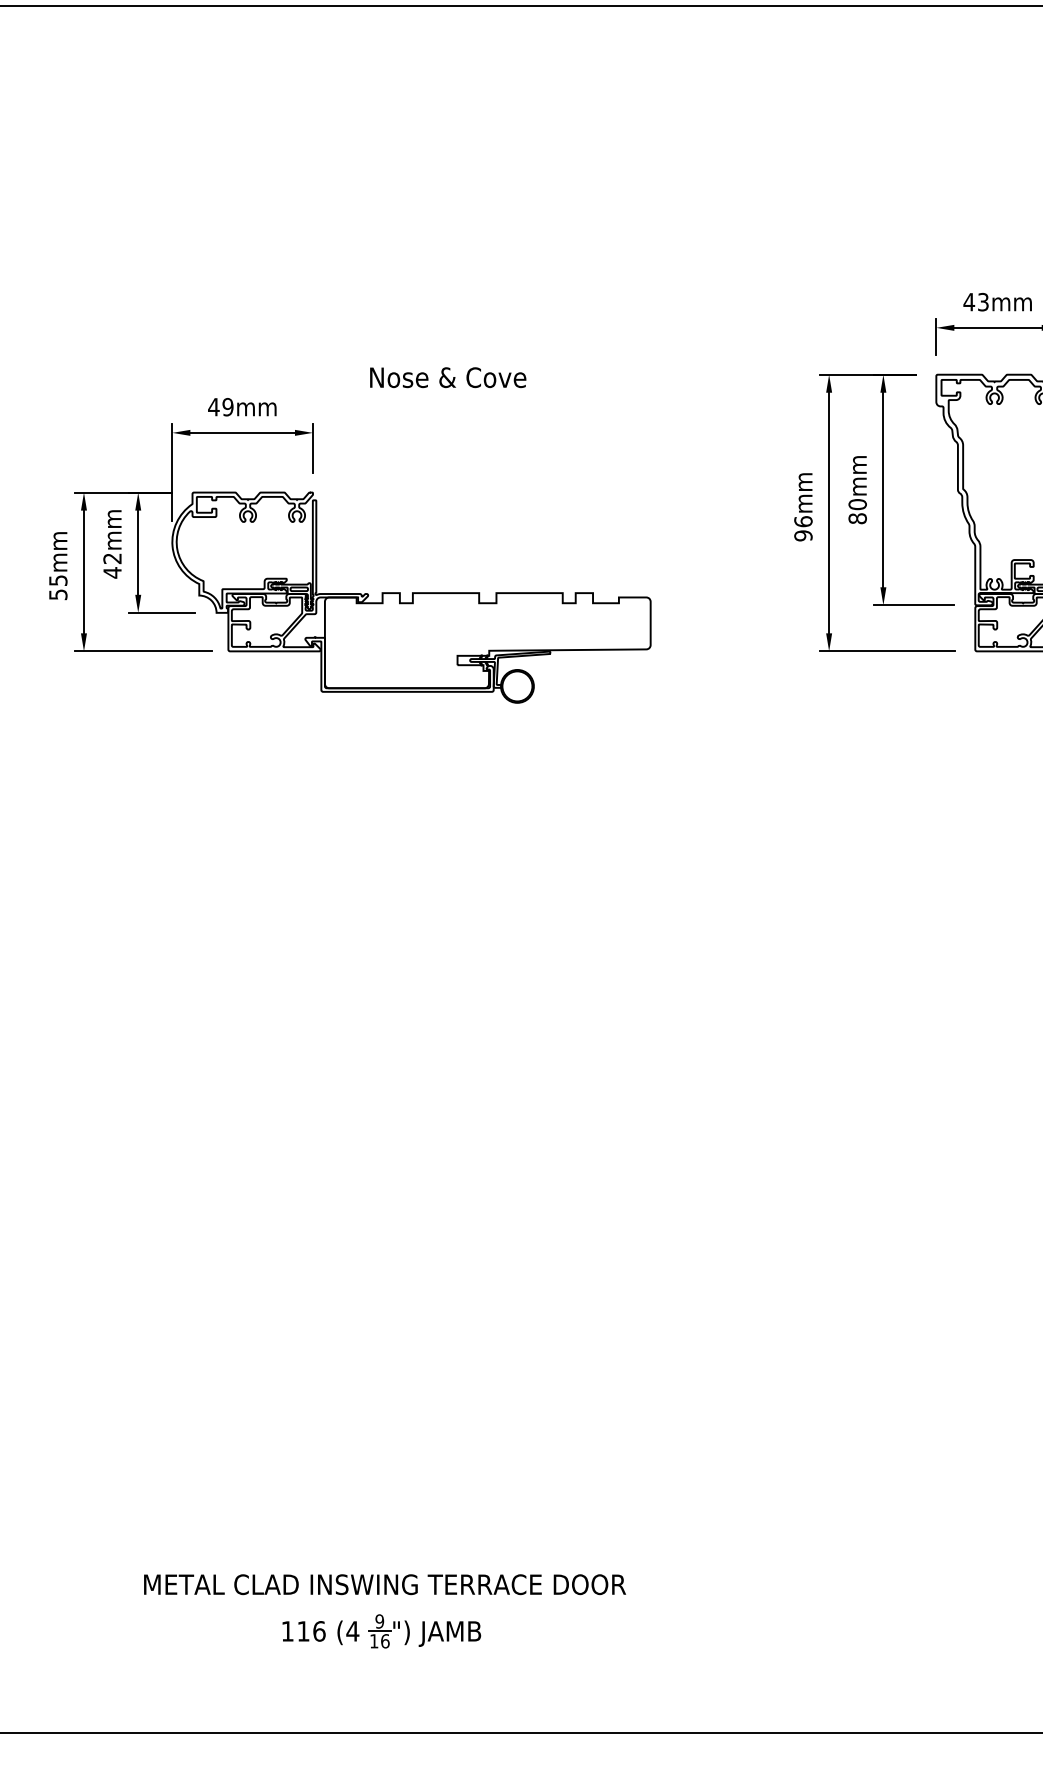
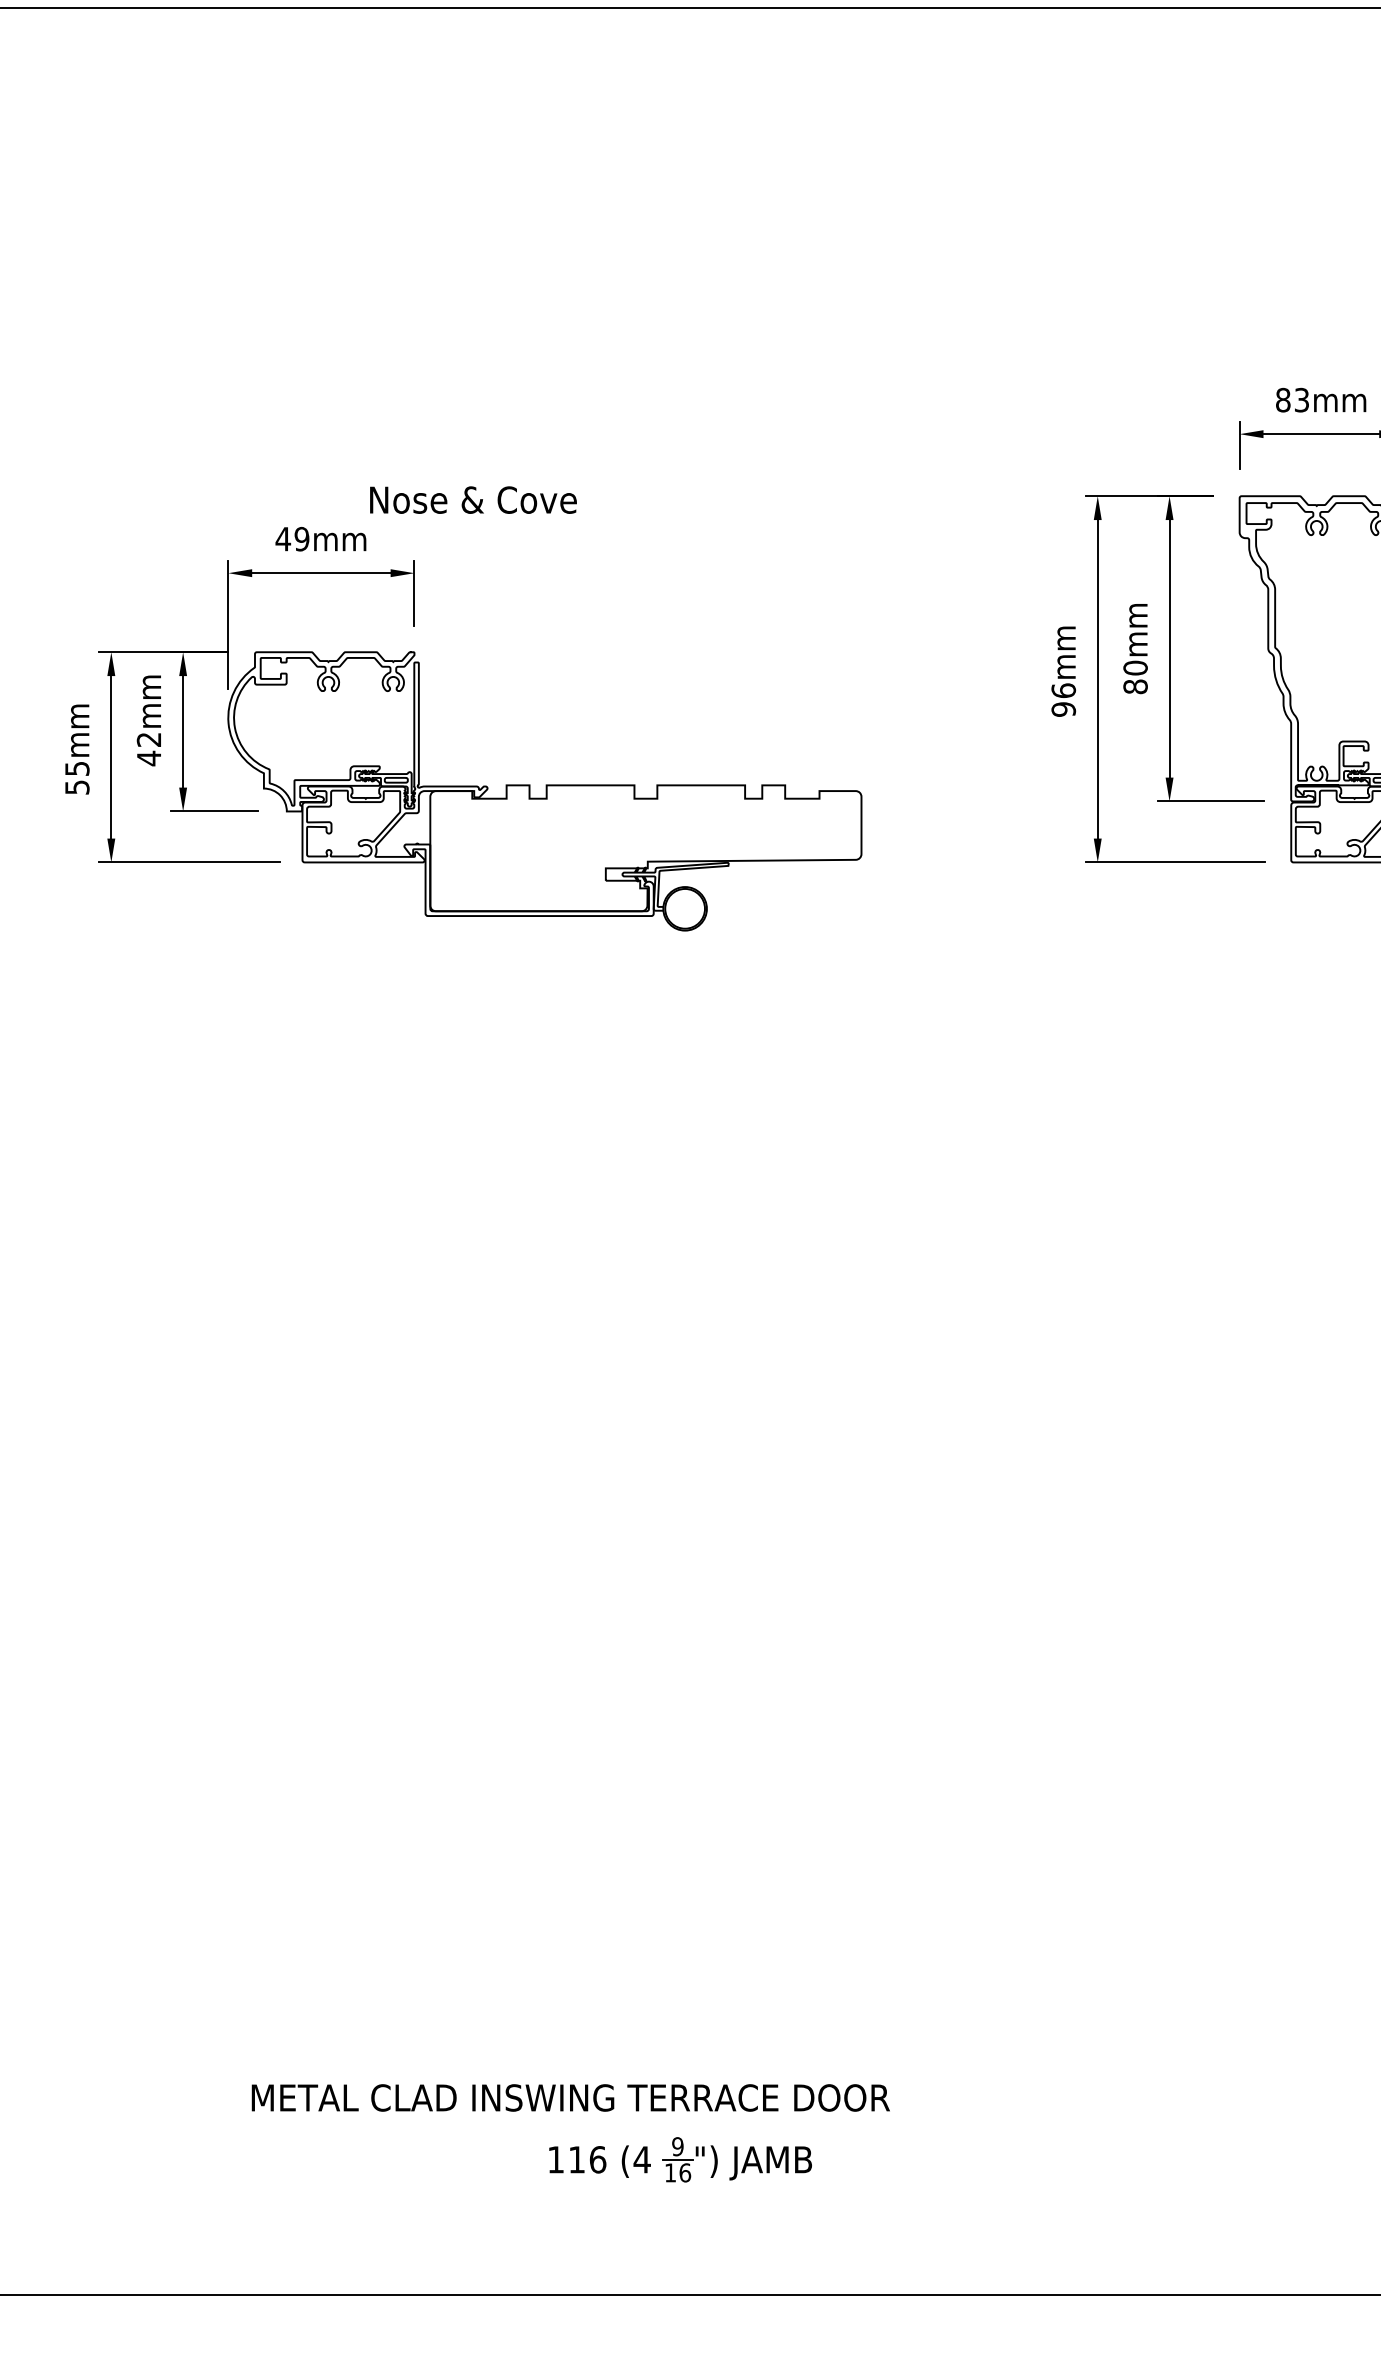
text: (968, 301) -> (1282, 399), 43mm -> 83mm
text: (448, 377) -> (473, 499), moved
text: (384, 1584) -> (570, 2097), moved
part: (381, 1631) -> (680, 2159), moved

